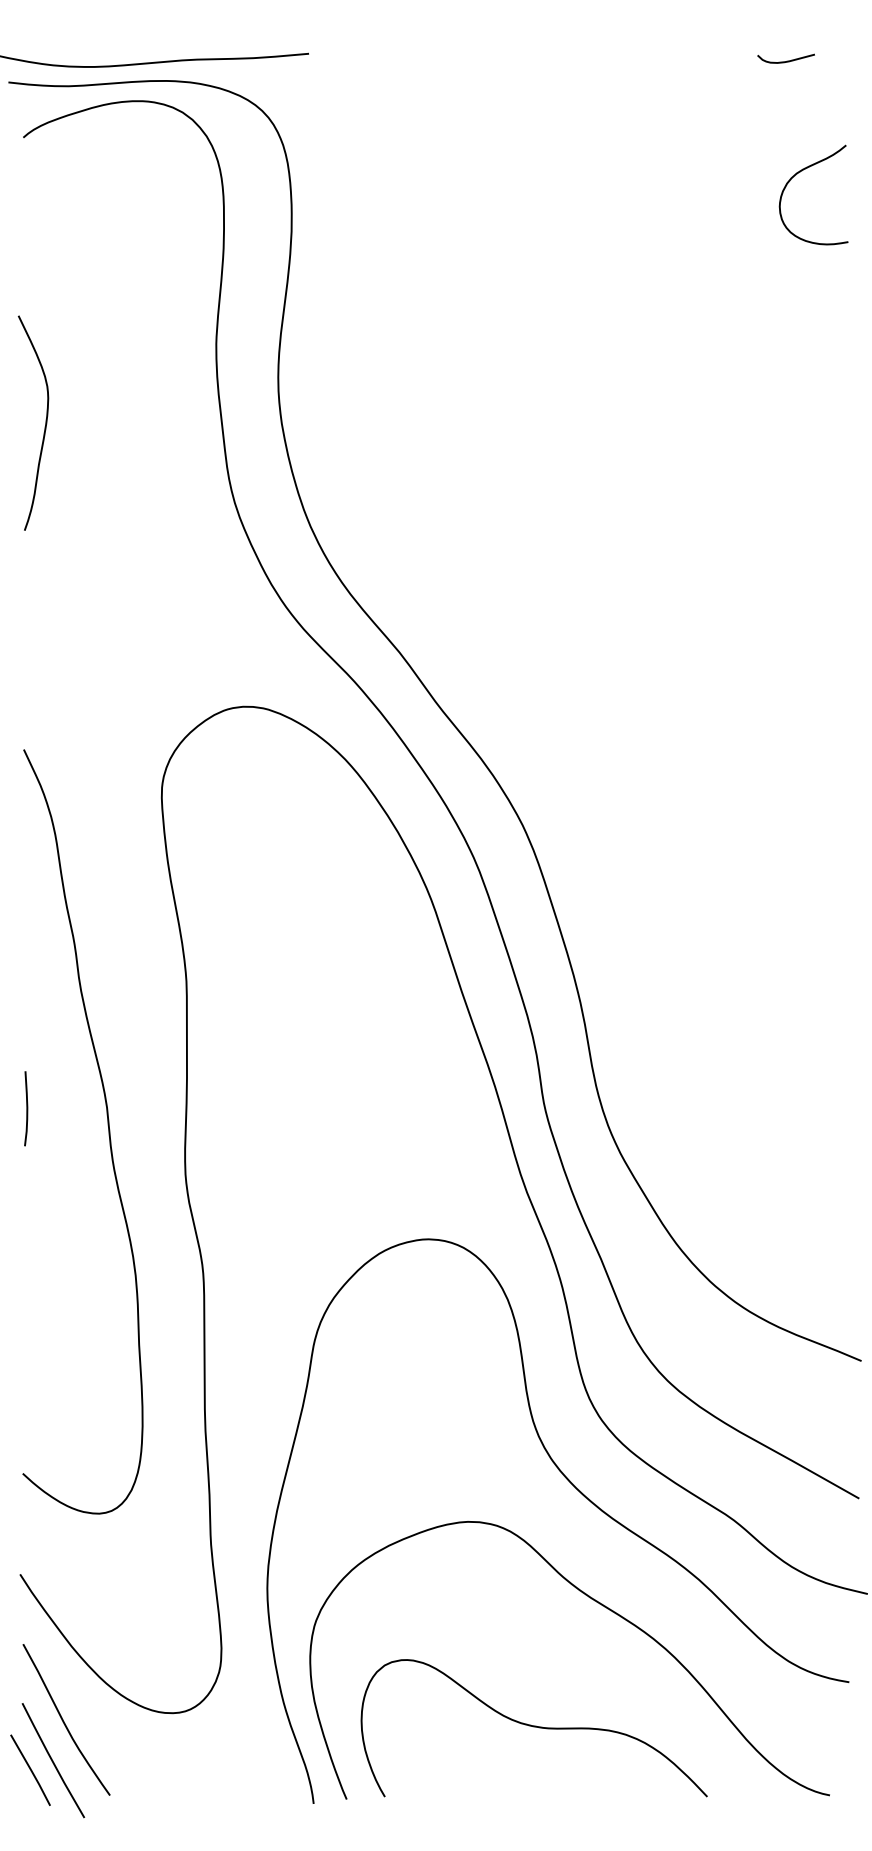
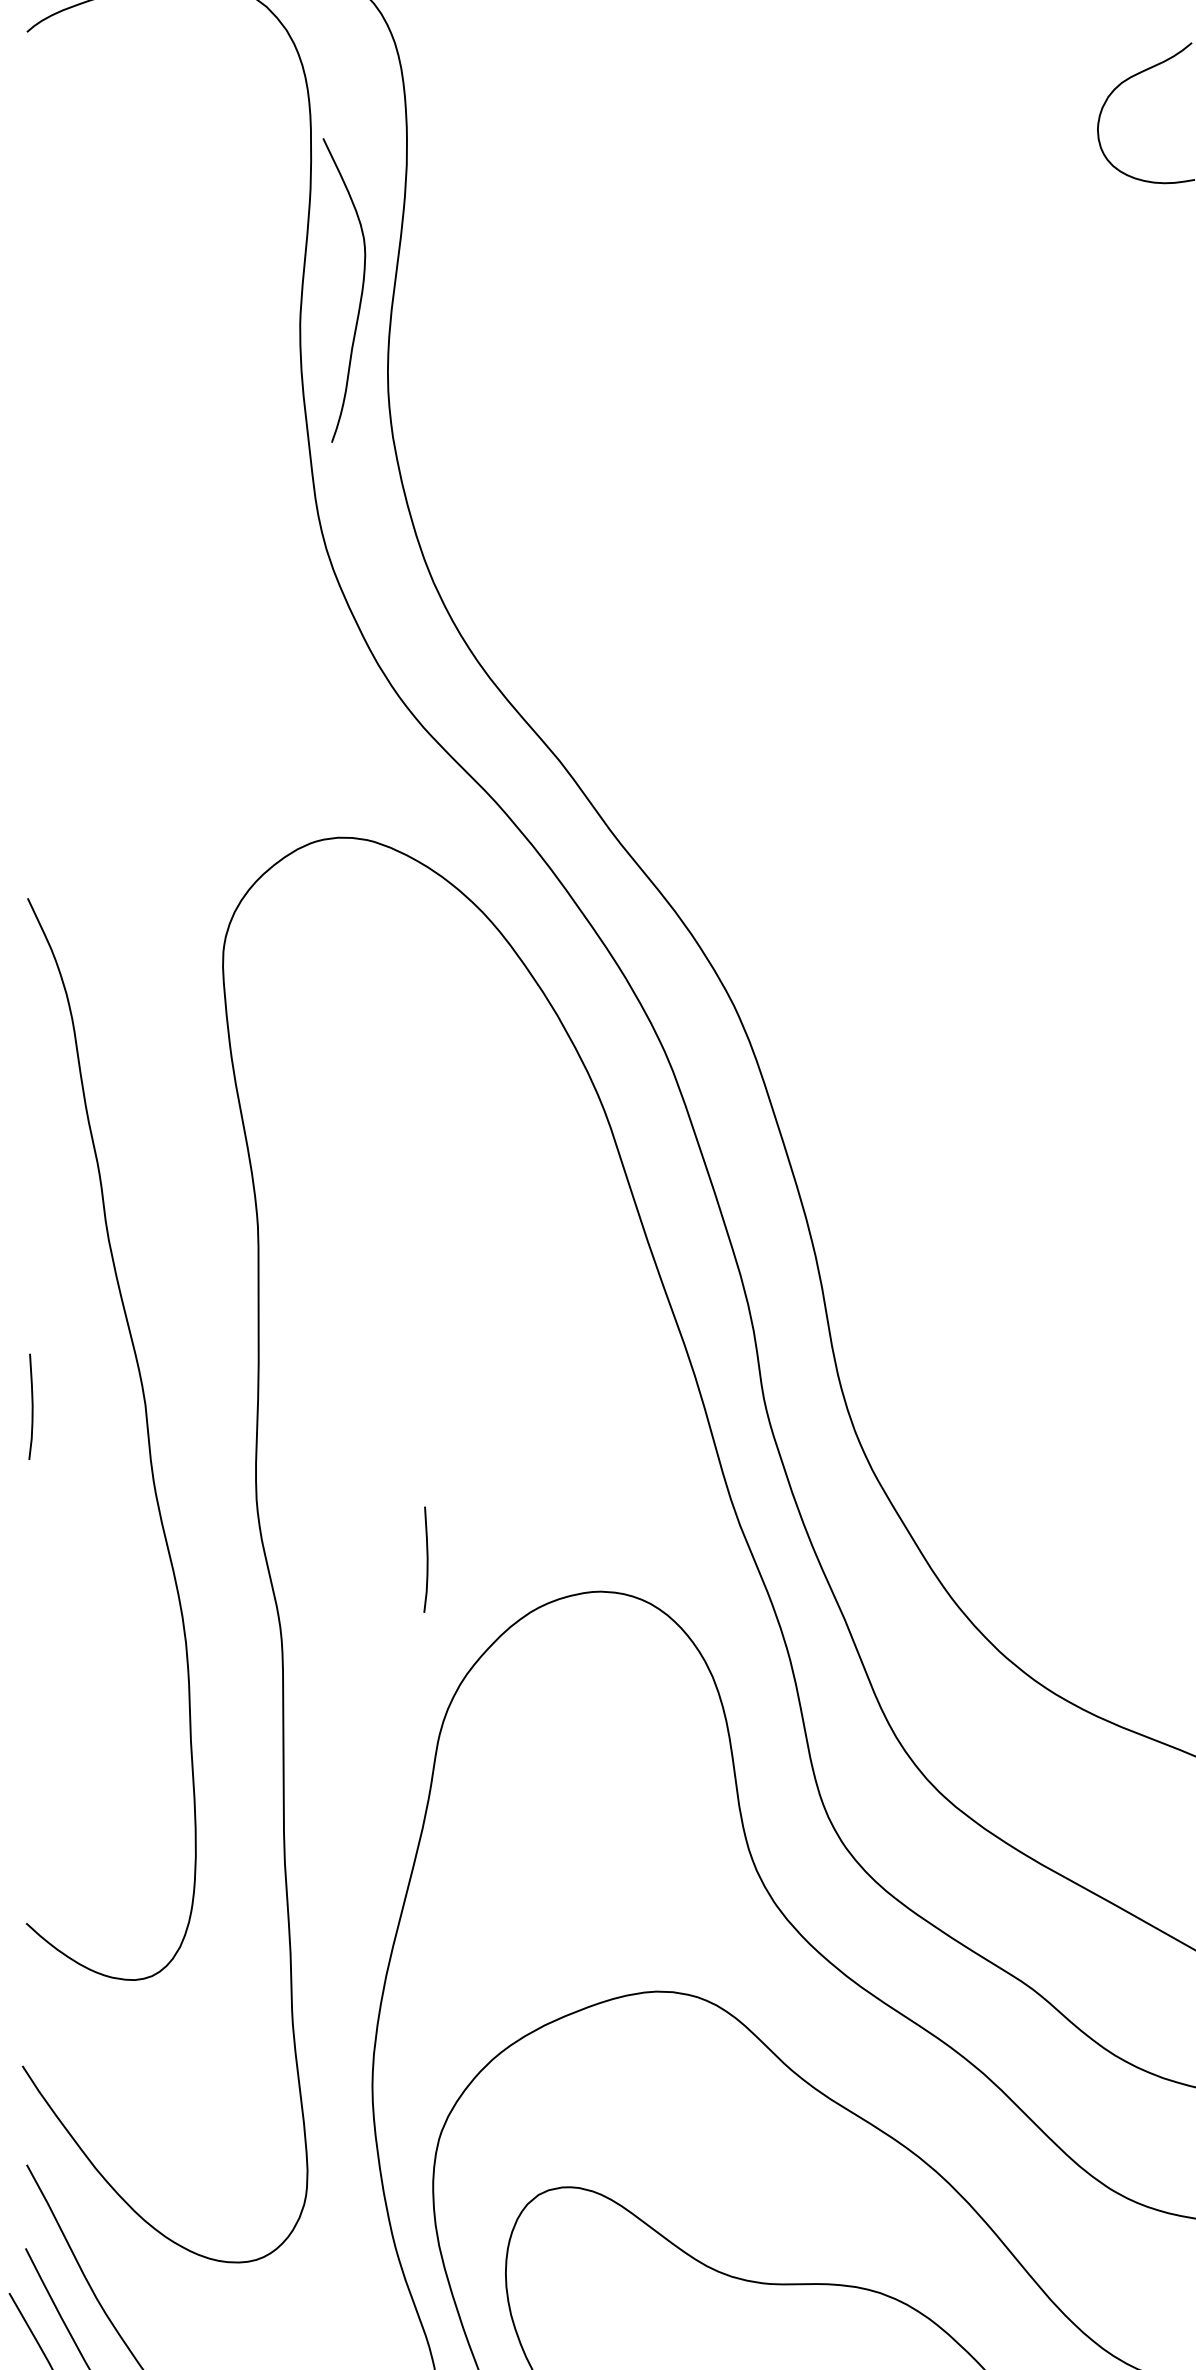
curve: (44, 426) -> (359, 295), moved
curve: (305, 1216) -> (426, 1559), added

